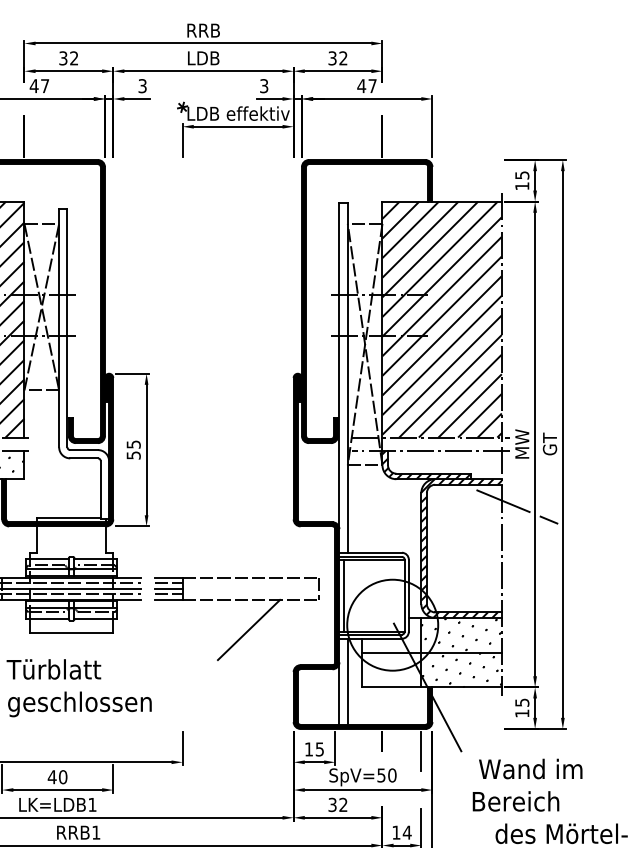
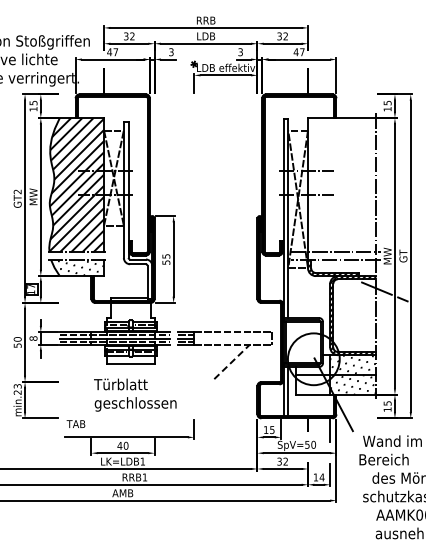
hatch: (441, 320) -> (341, 185), removed
line: (248, 630) -> (231, 362), solid -> dashed

